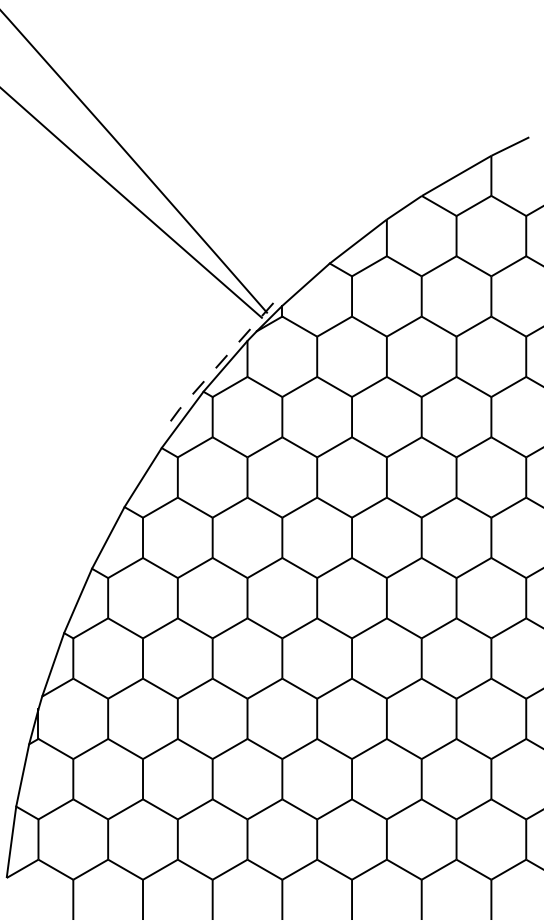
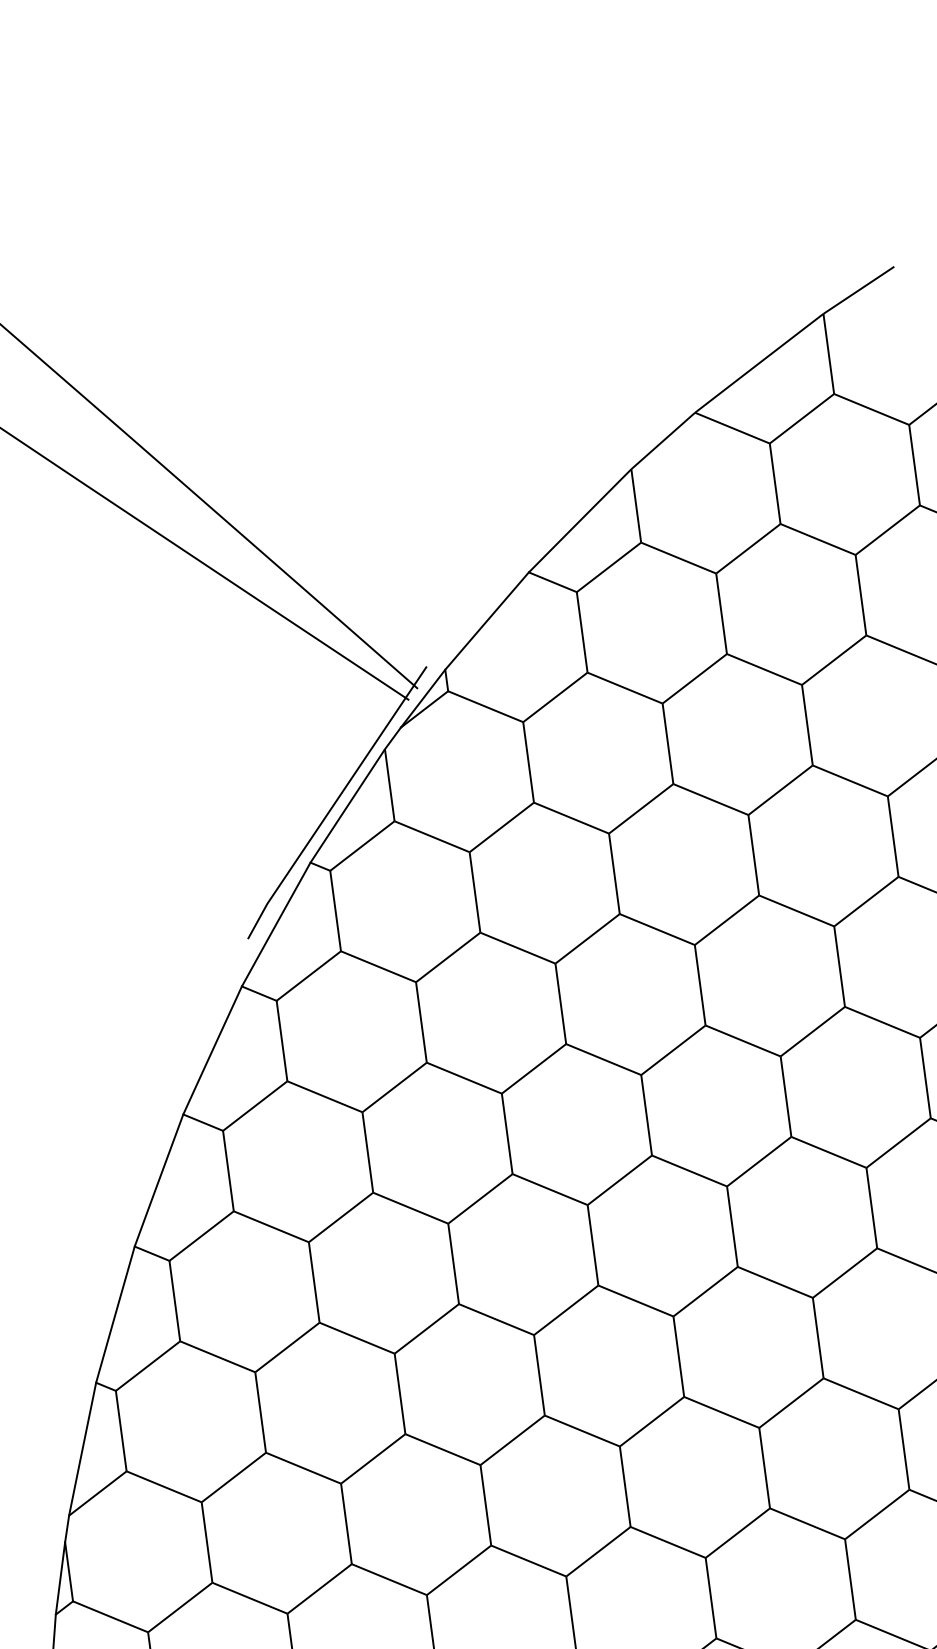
line: (219, 364) -> (335, 803), dashed -> solid

